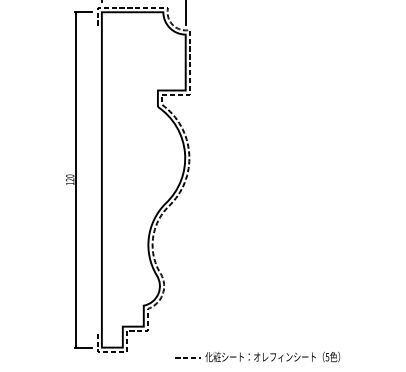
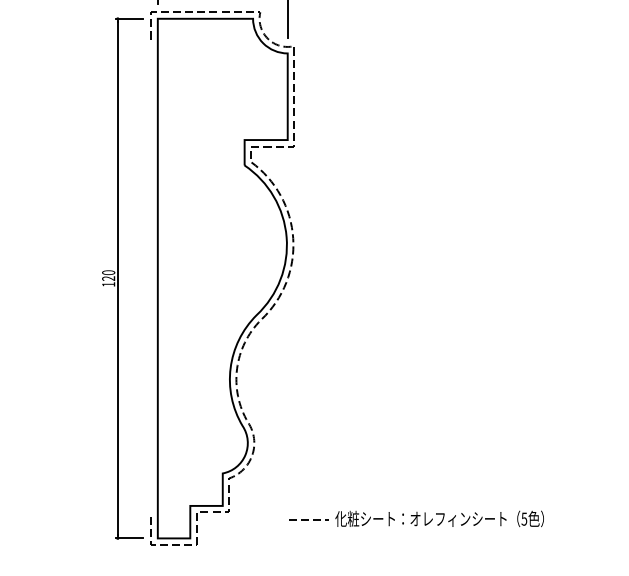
part: (257, 356) -> (415, 518), moved

